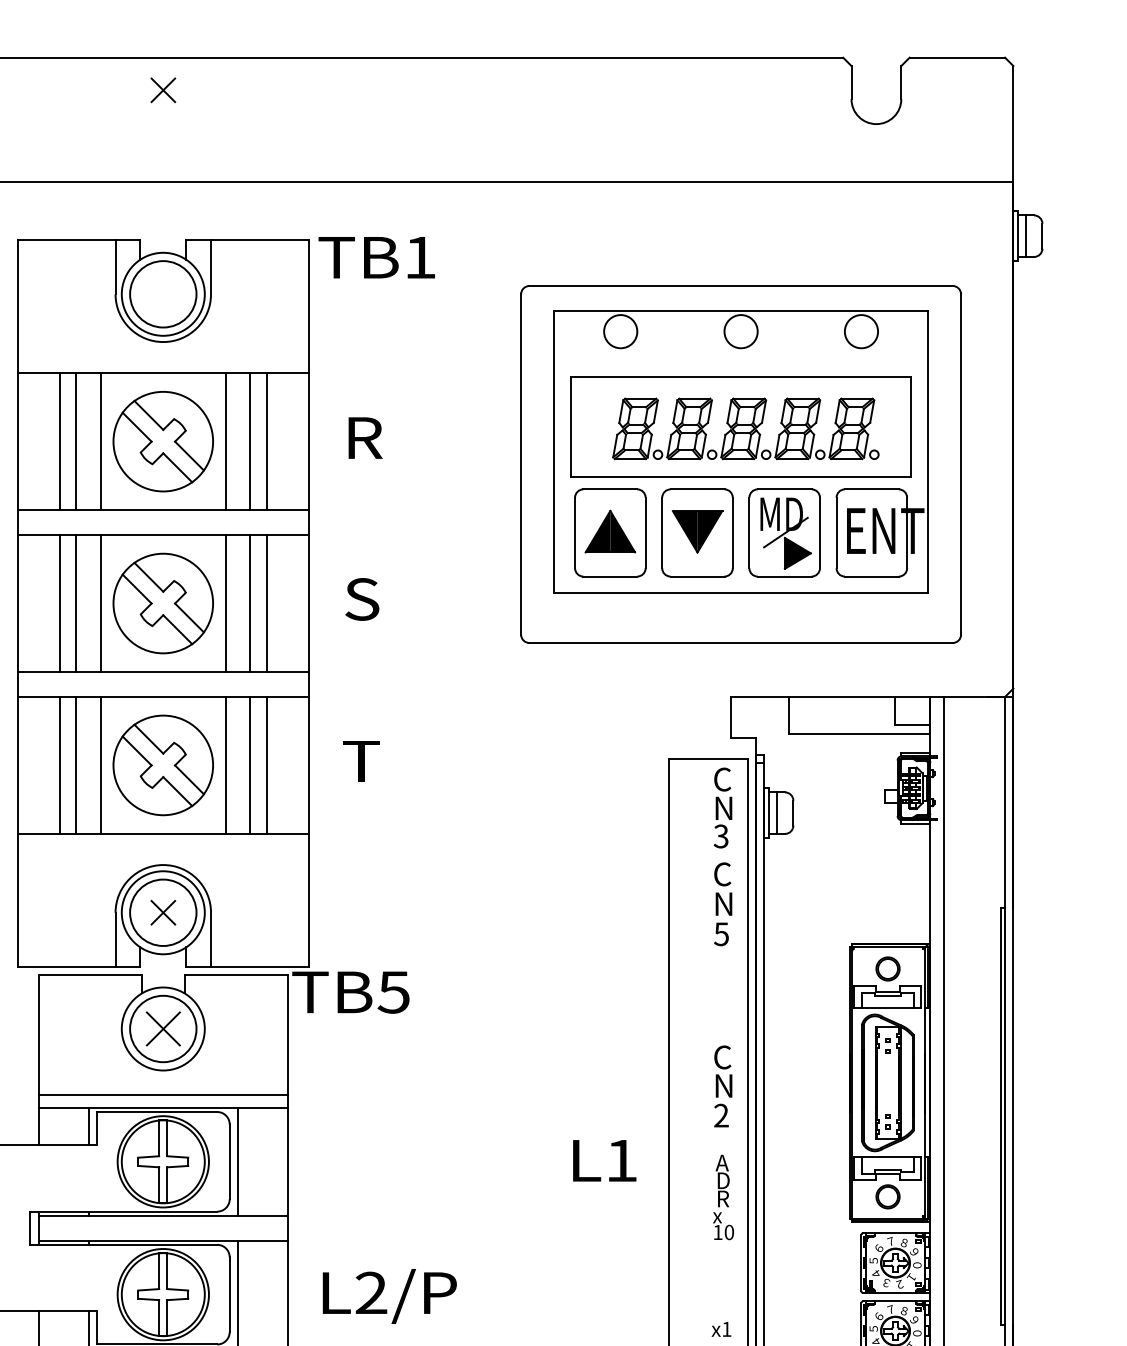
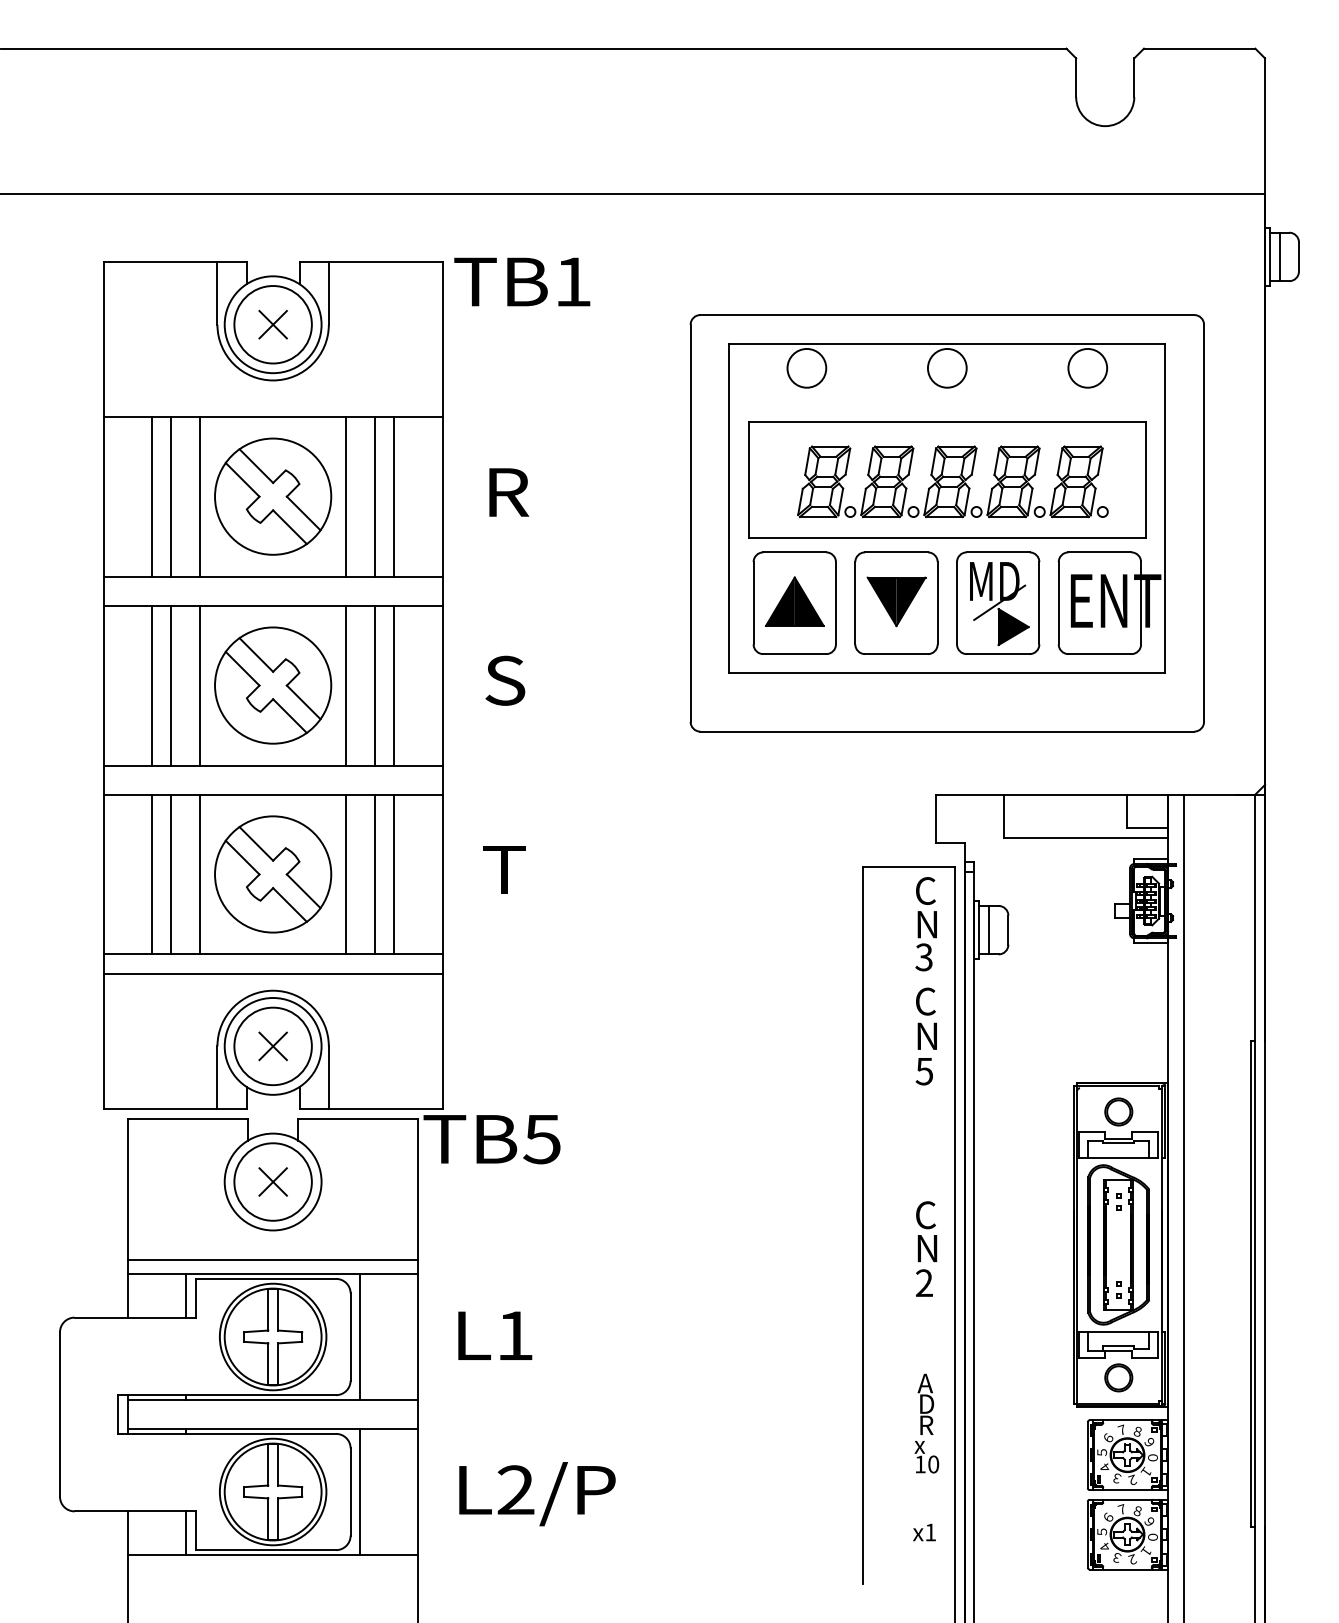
part: (162, 90) -> (272, 324), moved
line: (162, 850) -> (272, 973), added
part: (162, 1028) -> (272, 1181), size x0.71
text: (604, 1160) -> (495, 1335), moved
text: (723, 1197) -> (926, 1423), moved

